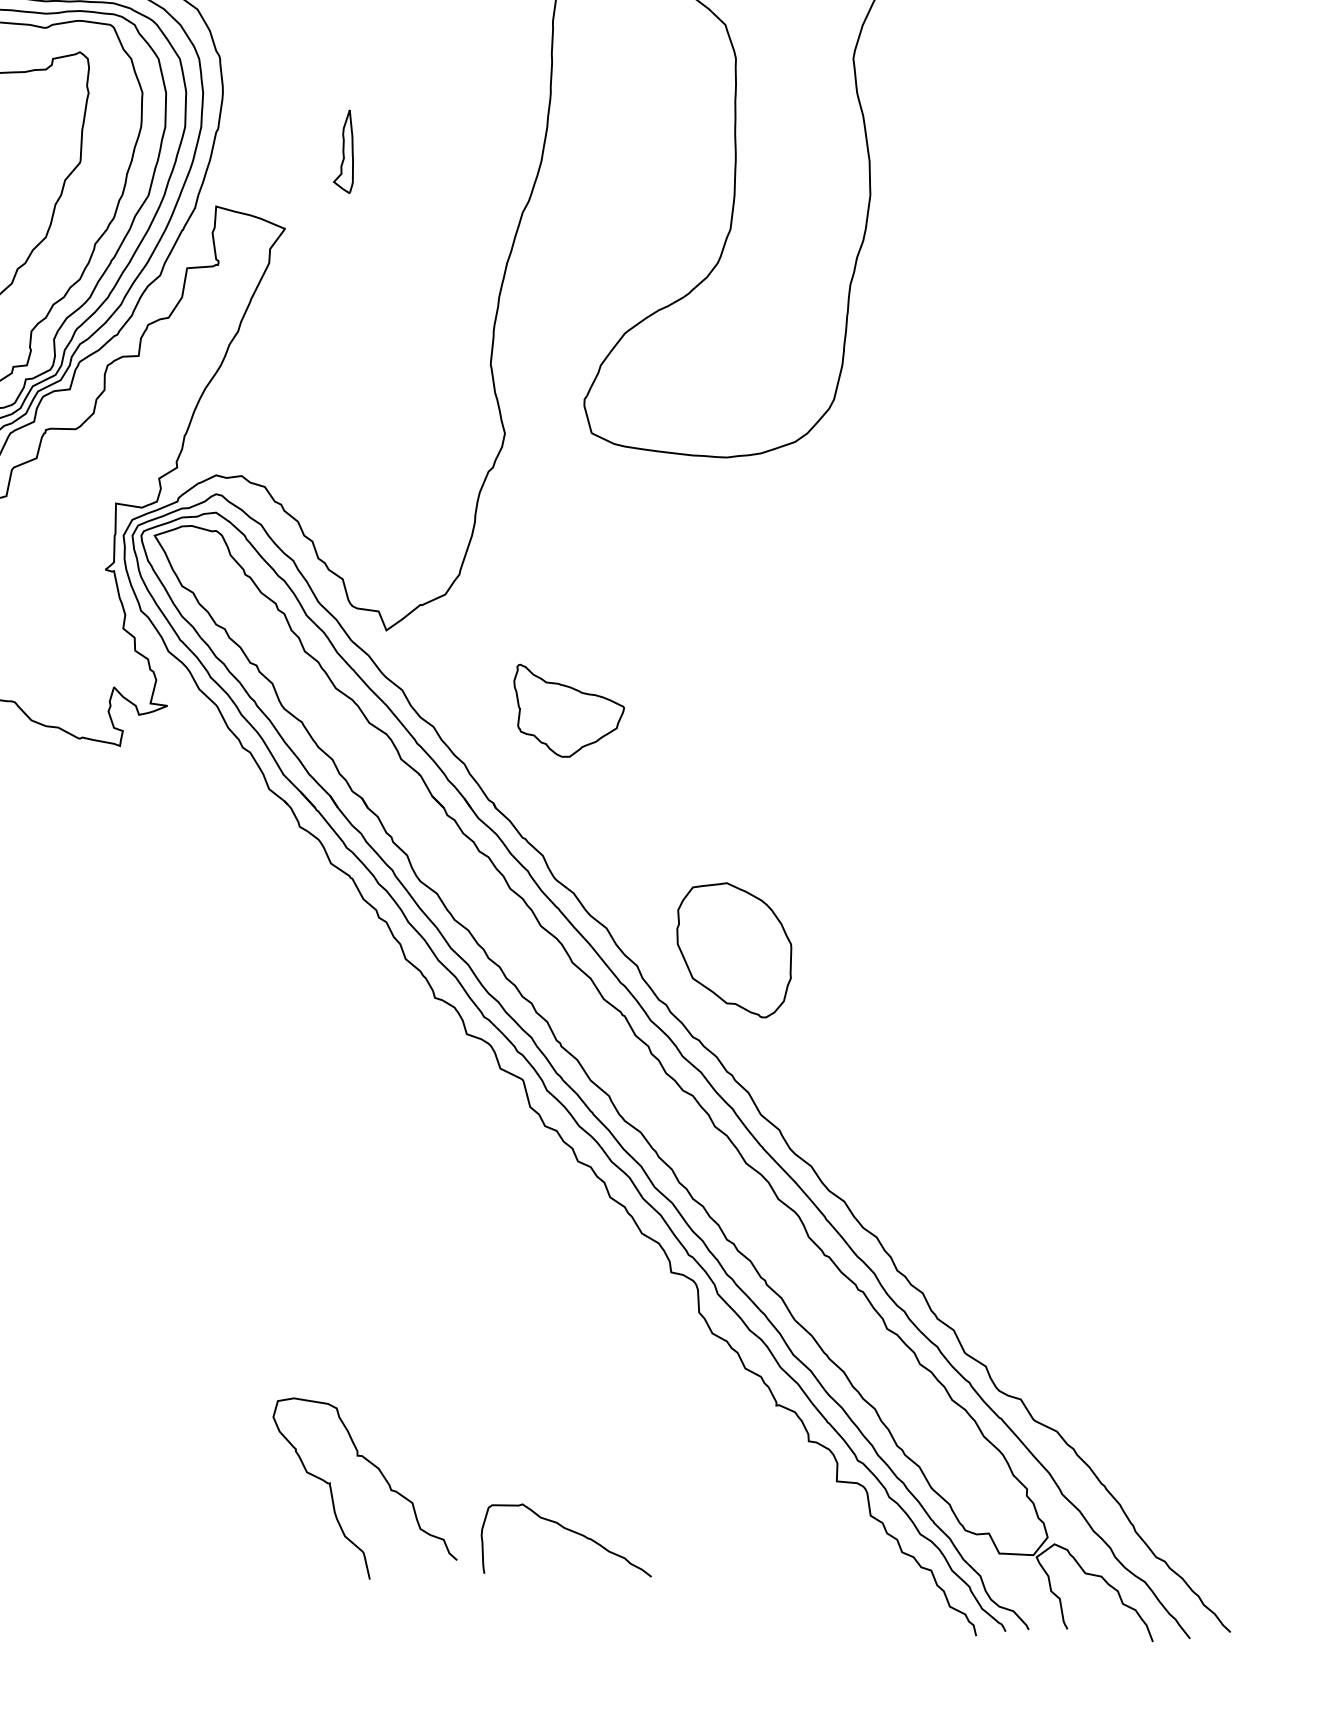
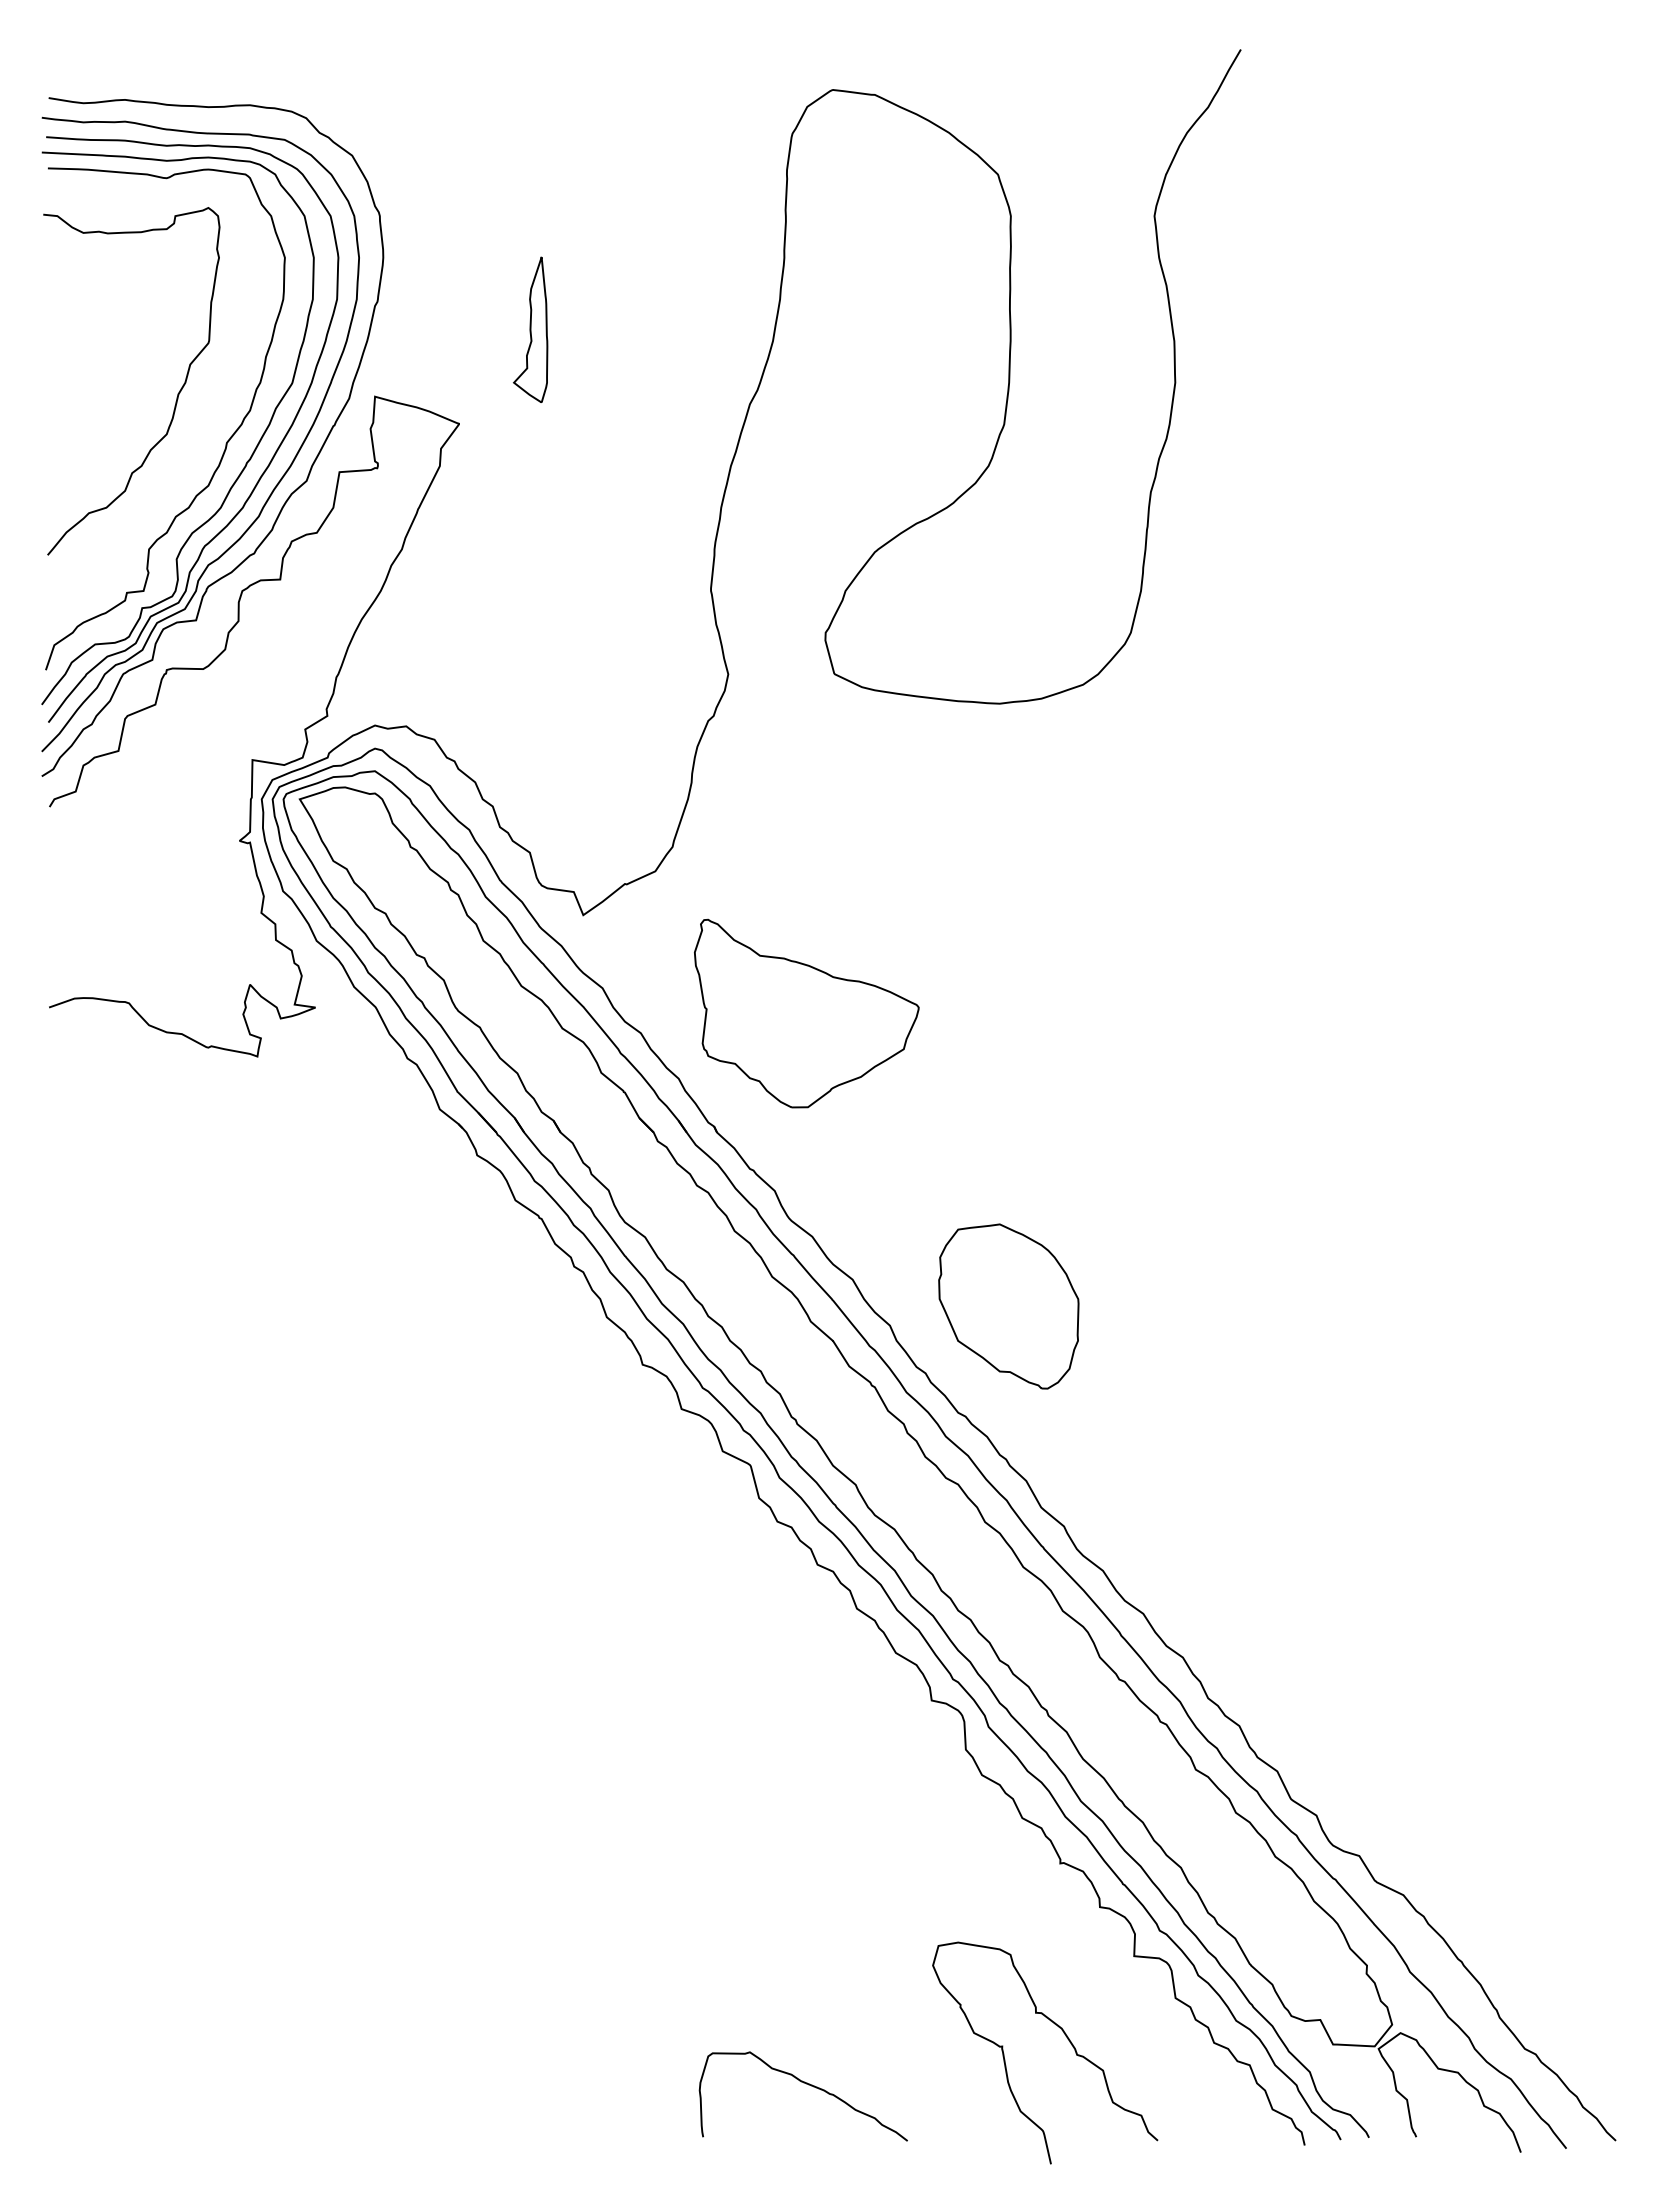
part: (343, 151) -> (530, 329), size x1.43
part: (568, 710) -> (806, 1013), size x1.67
curve: (383, 1477) -> (1067, 2039), moved
curve: (570, 1531) -> (808, 2085), moved

